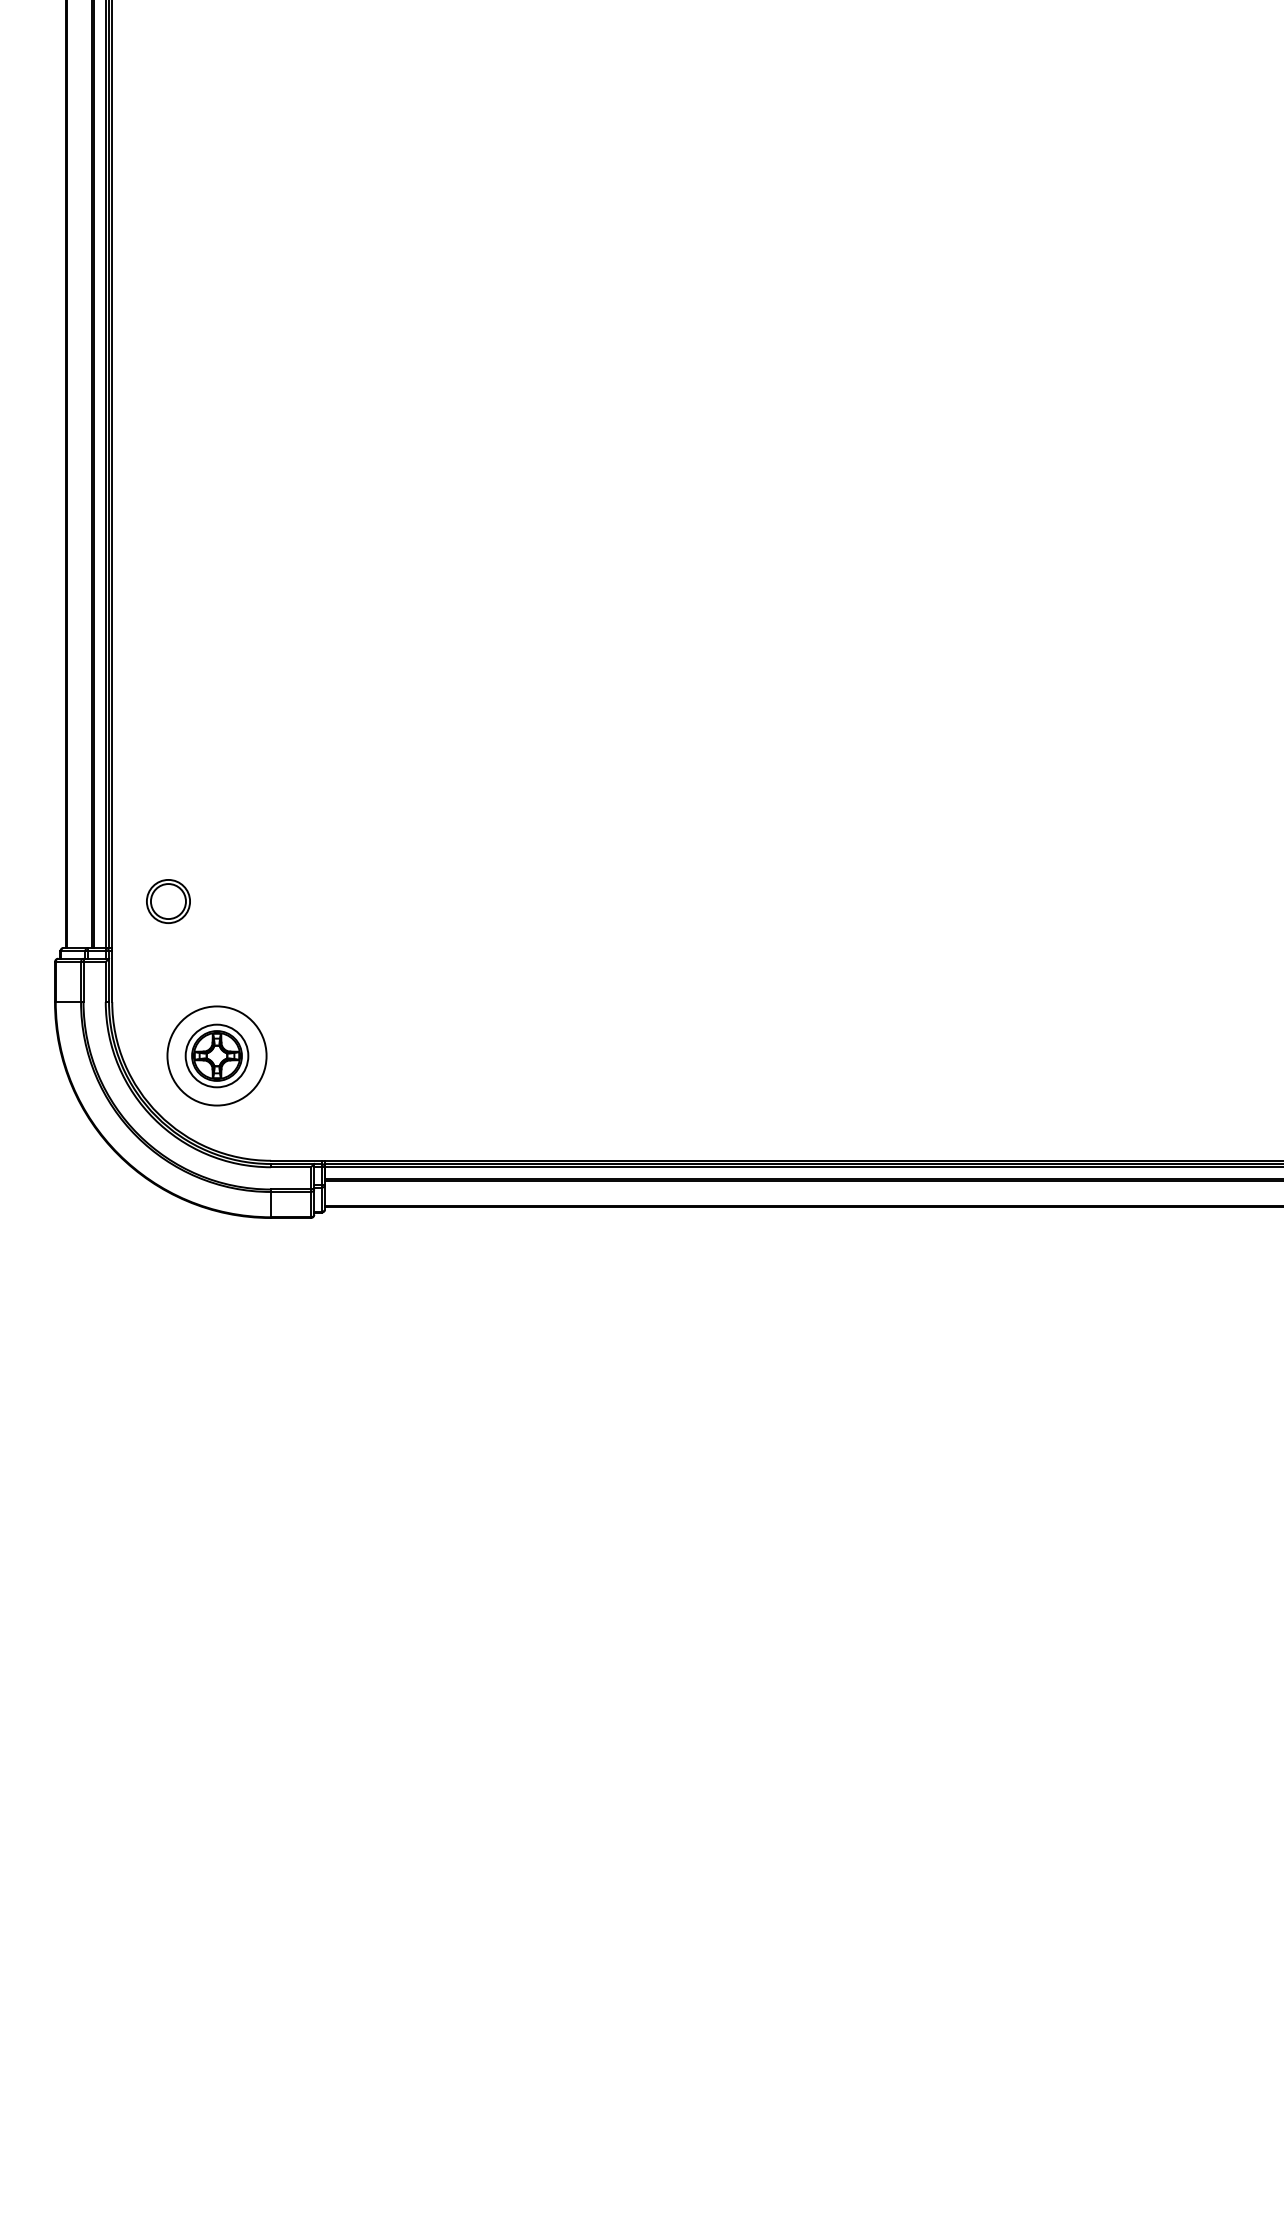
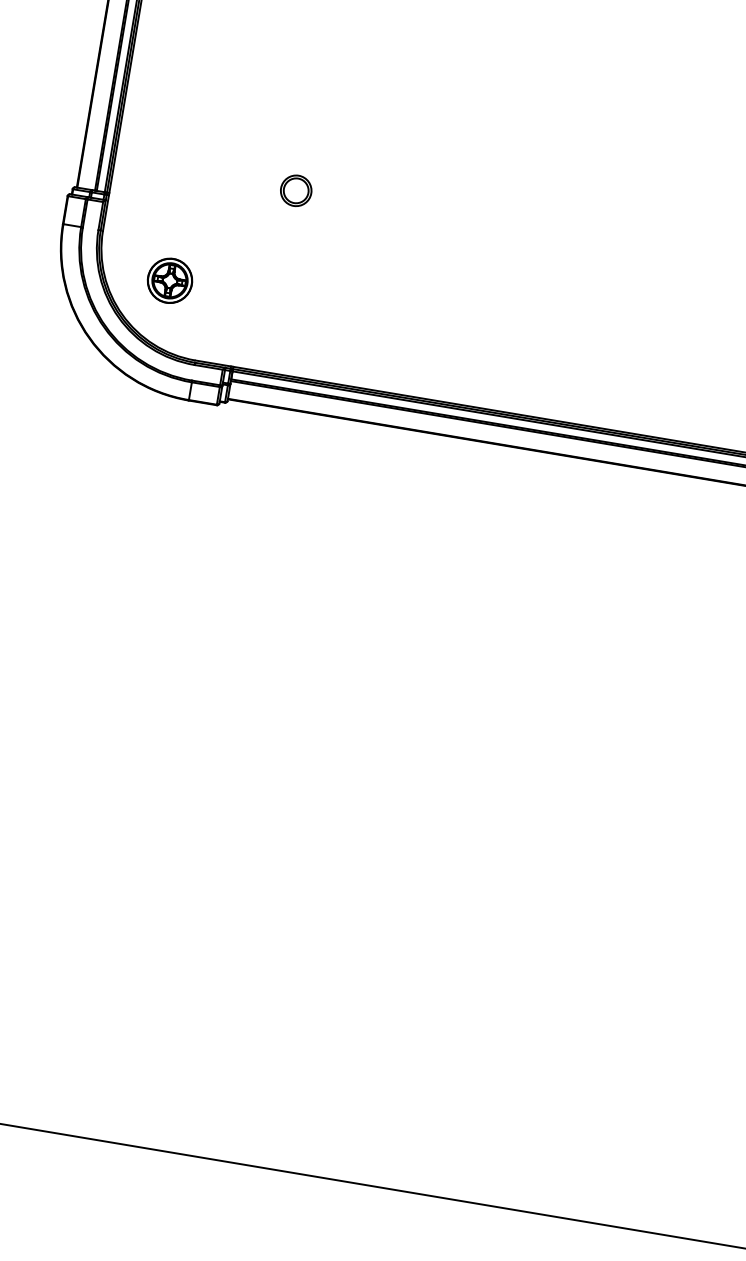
part: (168, 901) -> (296, 190), moved
circle: (217, 1055) -> (170, 280), size x0.62

